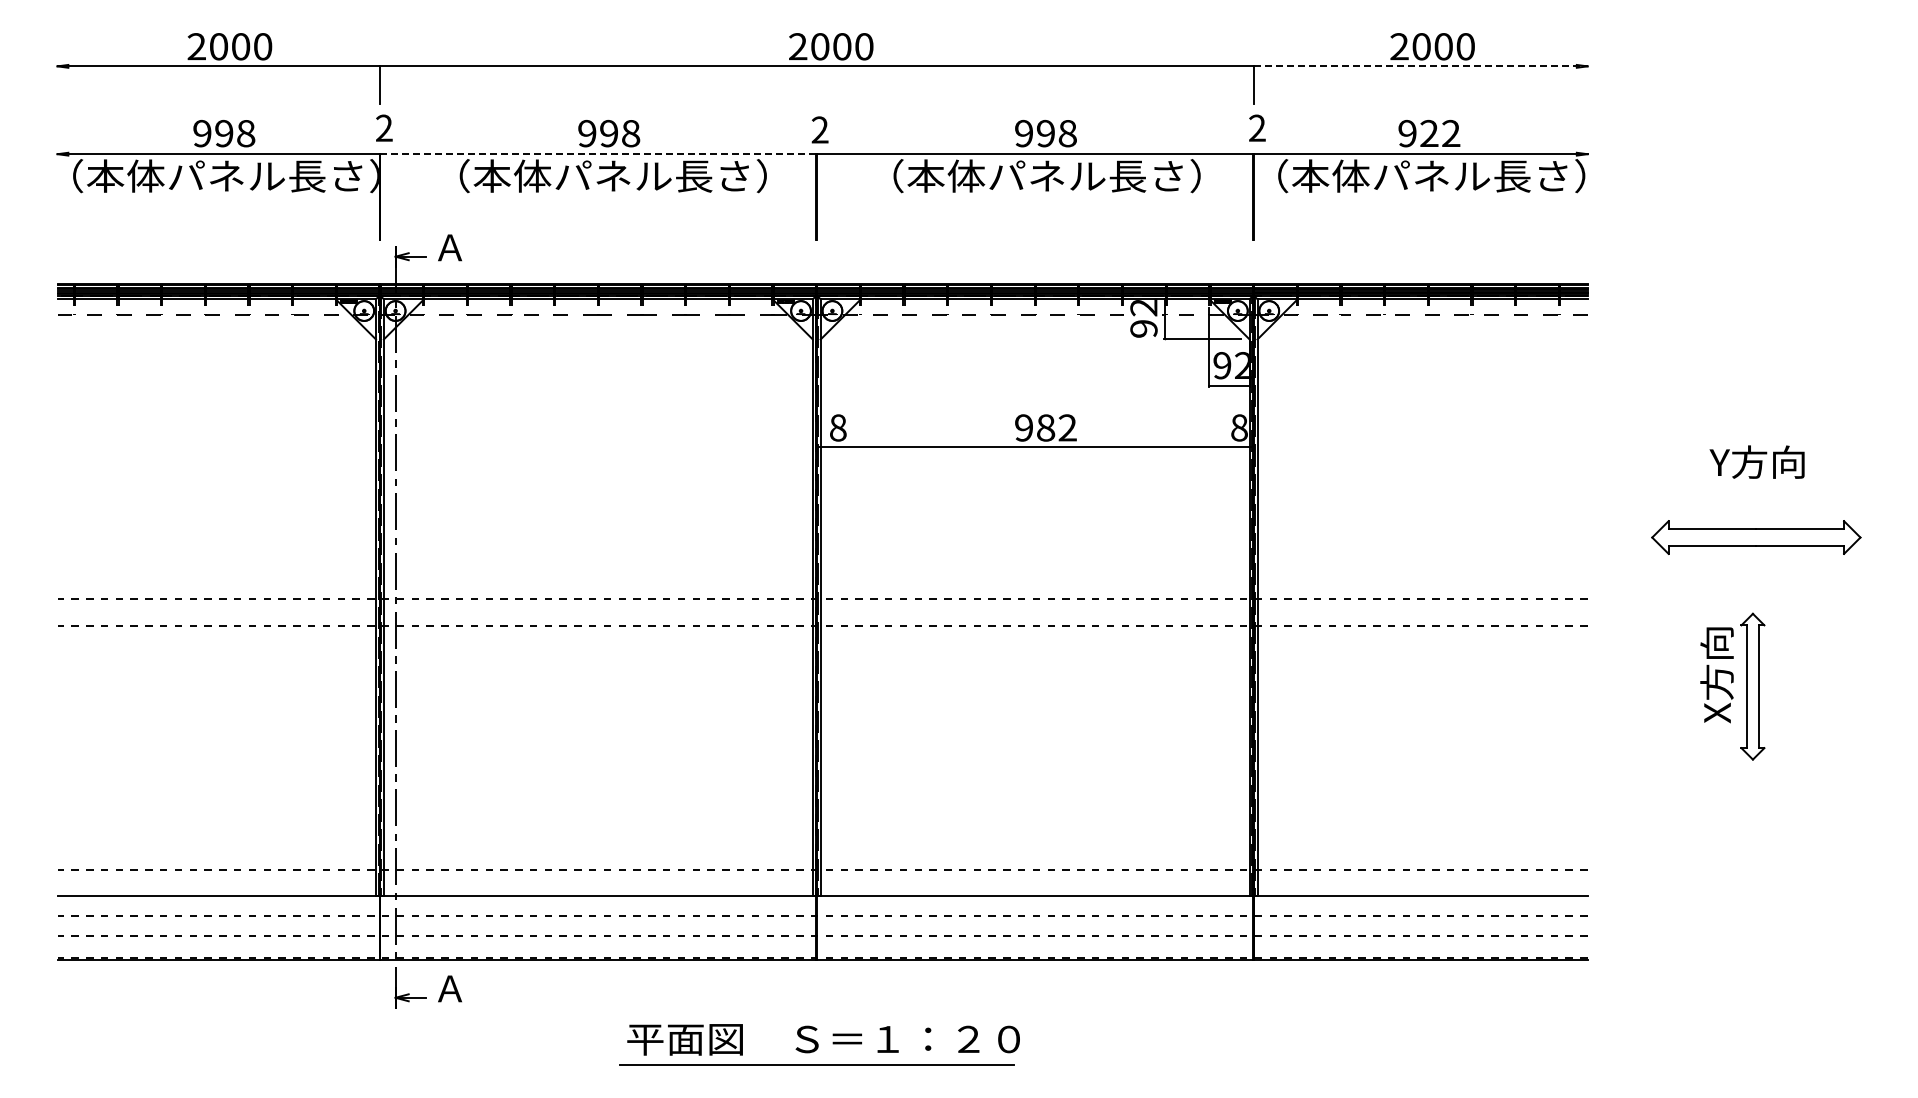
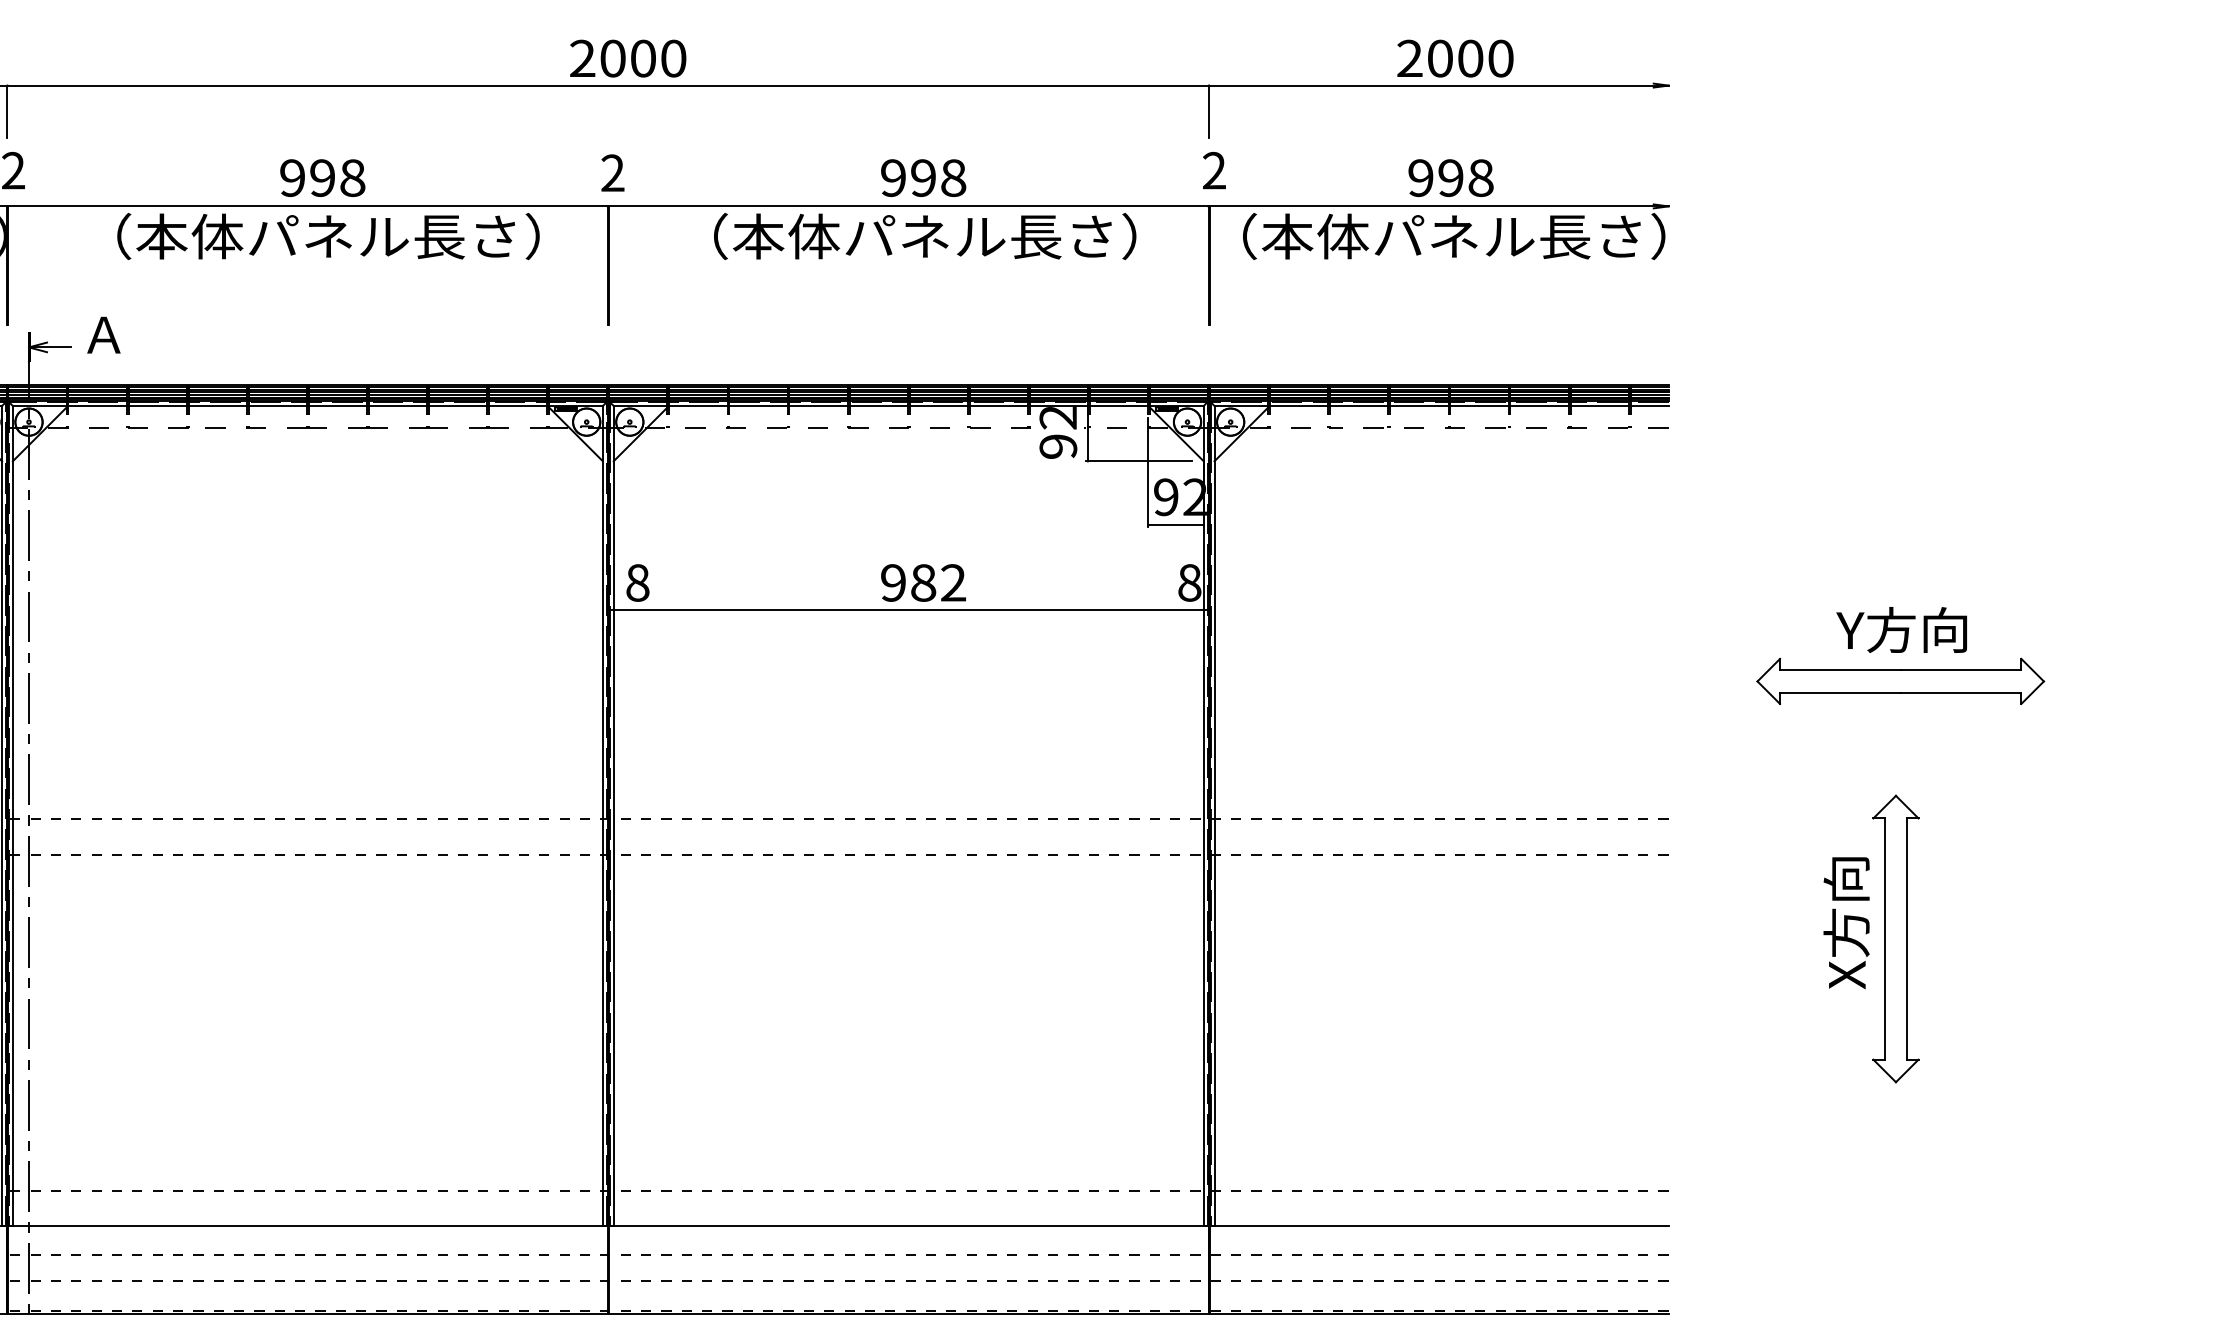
line: (1421, 66) -> (1440, 85), dashed -> solid
text: (1440, 133) -> (1466, 177), 922 -> 998
line: (598, 154) -> (308, 206), dashed -> solid
part: (1756, 537) -> (1900, 681), moved
part: (1752, 686) -> (1895, 938), size x1.43

